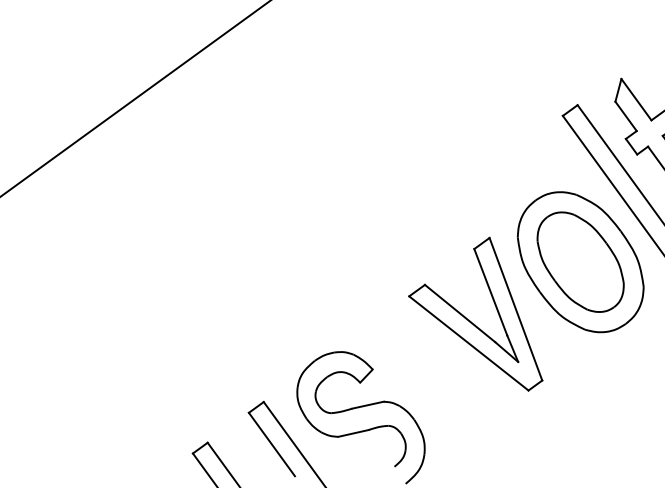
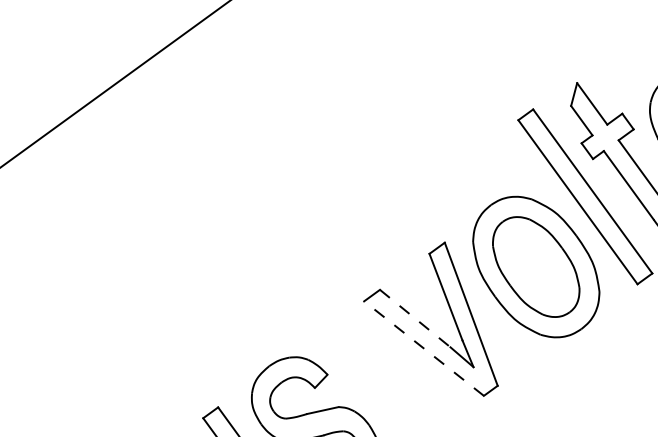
line: (460, 313) -> (415, 318), solid -> dashed
line: (468, 343) -> (423, 348), solid -> dashed

